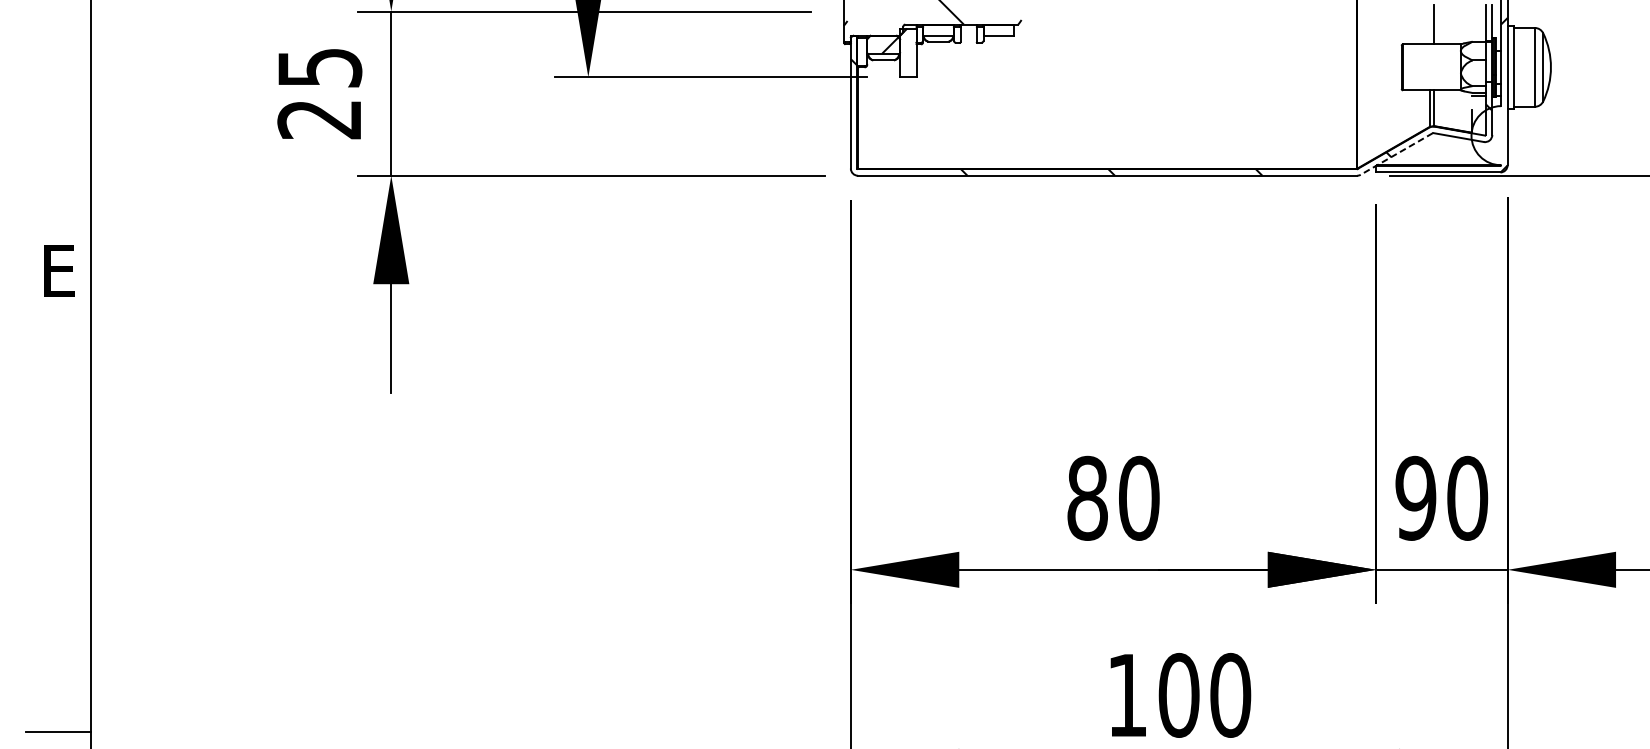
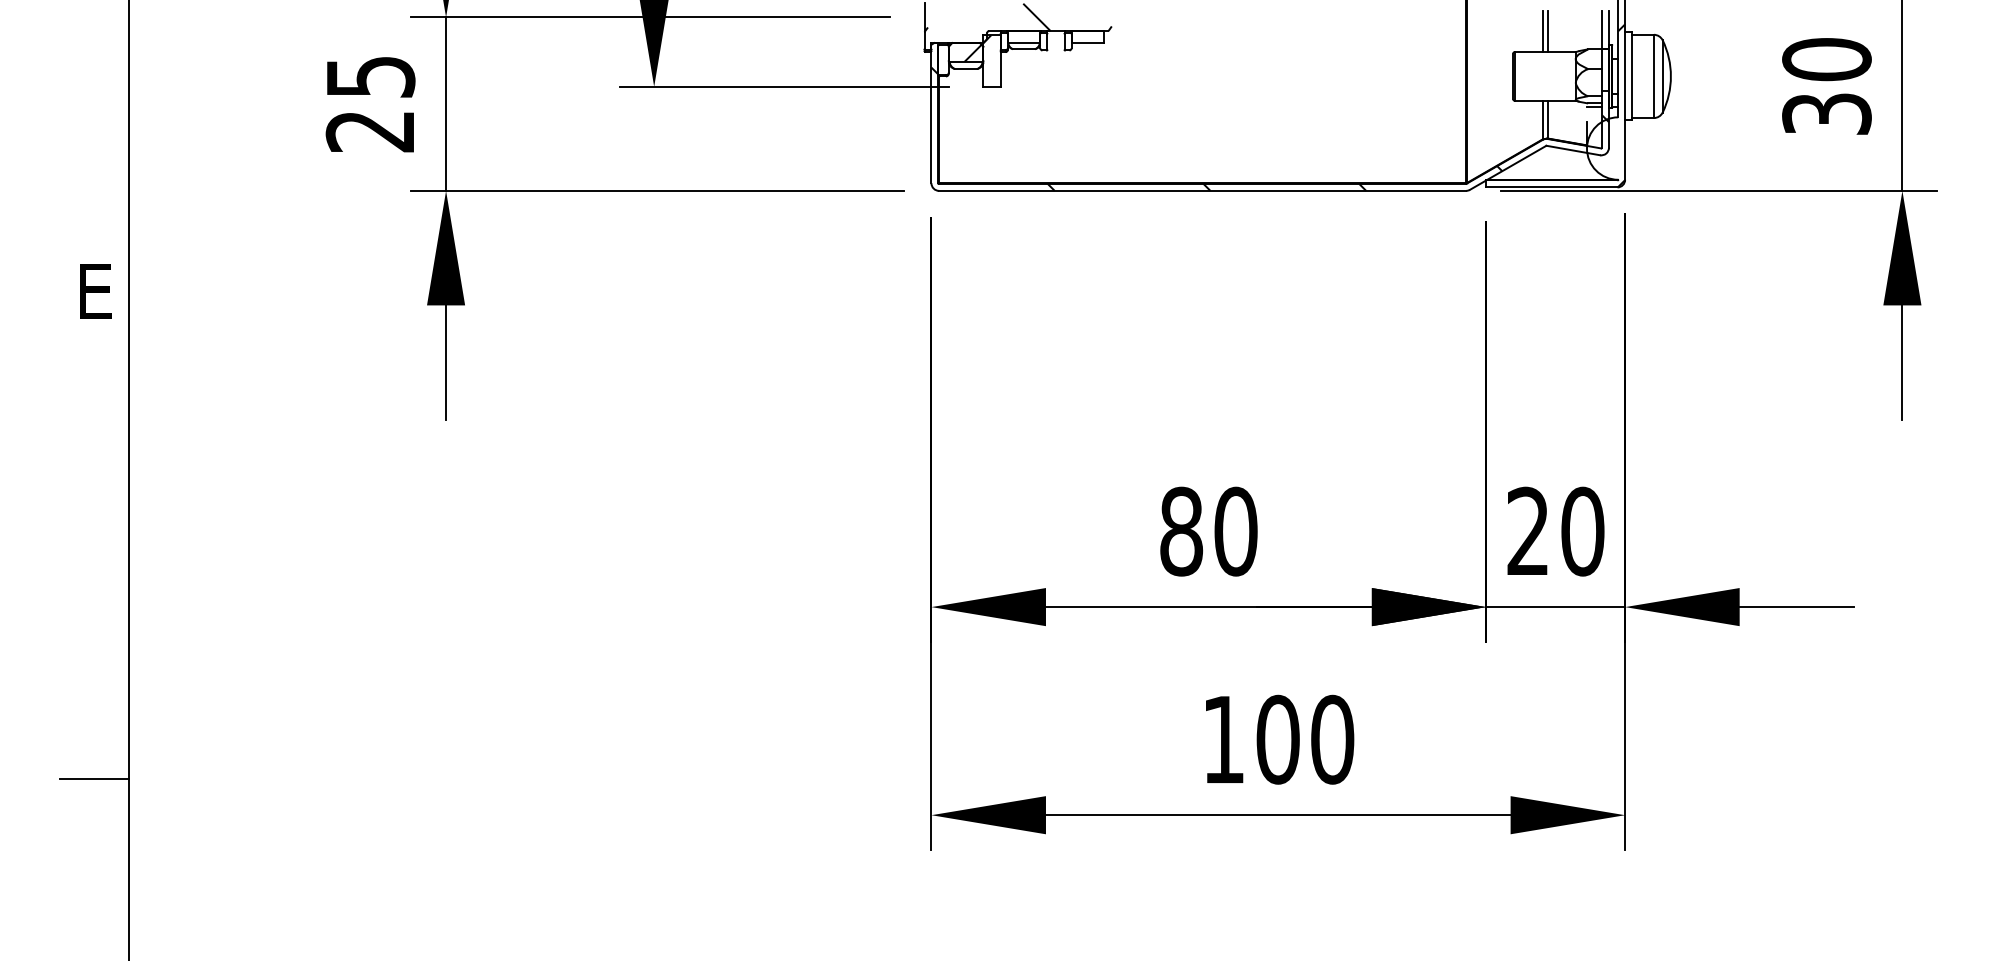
line: (1429, 24) -> (1542, 31), added
line: (1397, 153) -> (1508, 167), dashed -> solid
text: (1415, 498) -> (1527, 531), 90 -> 20

